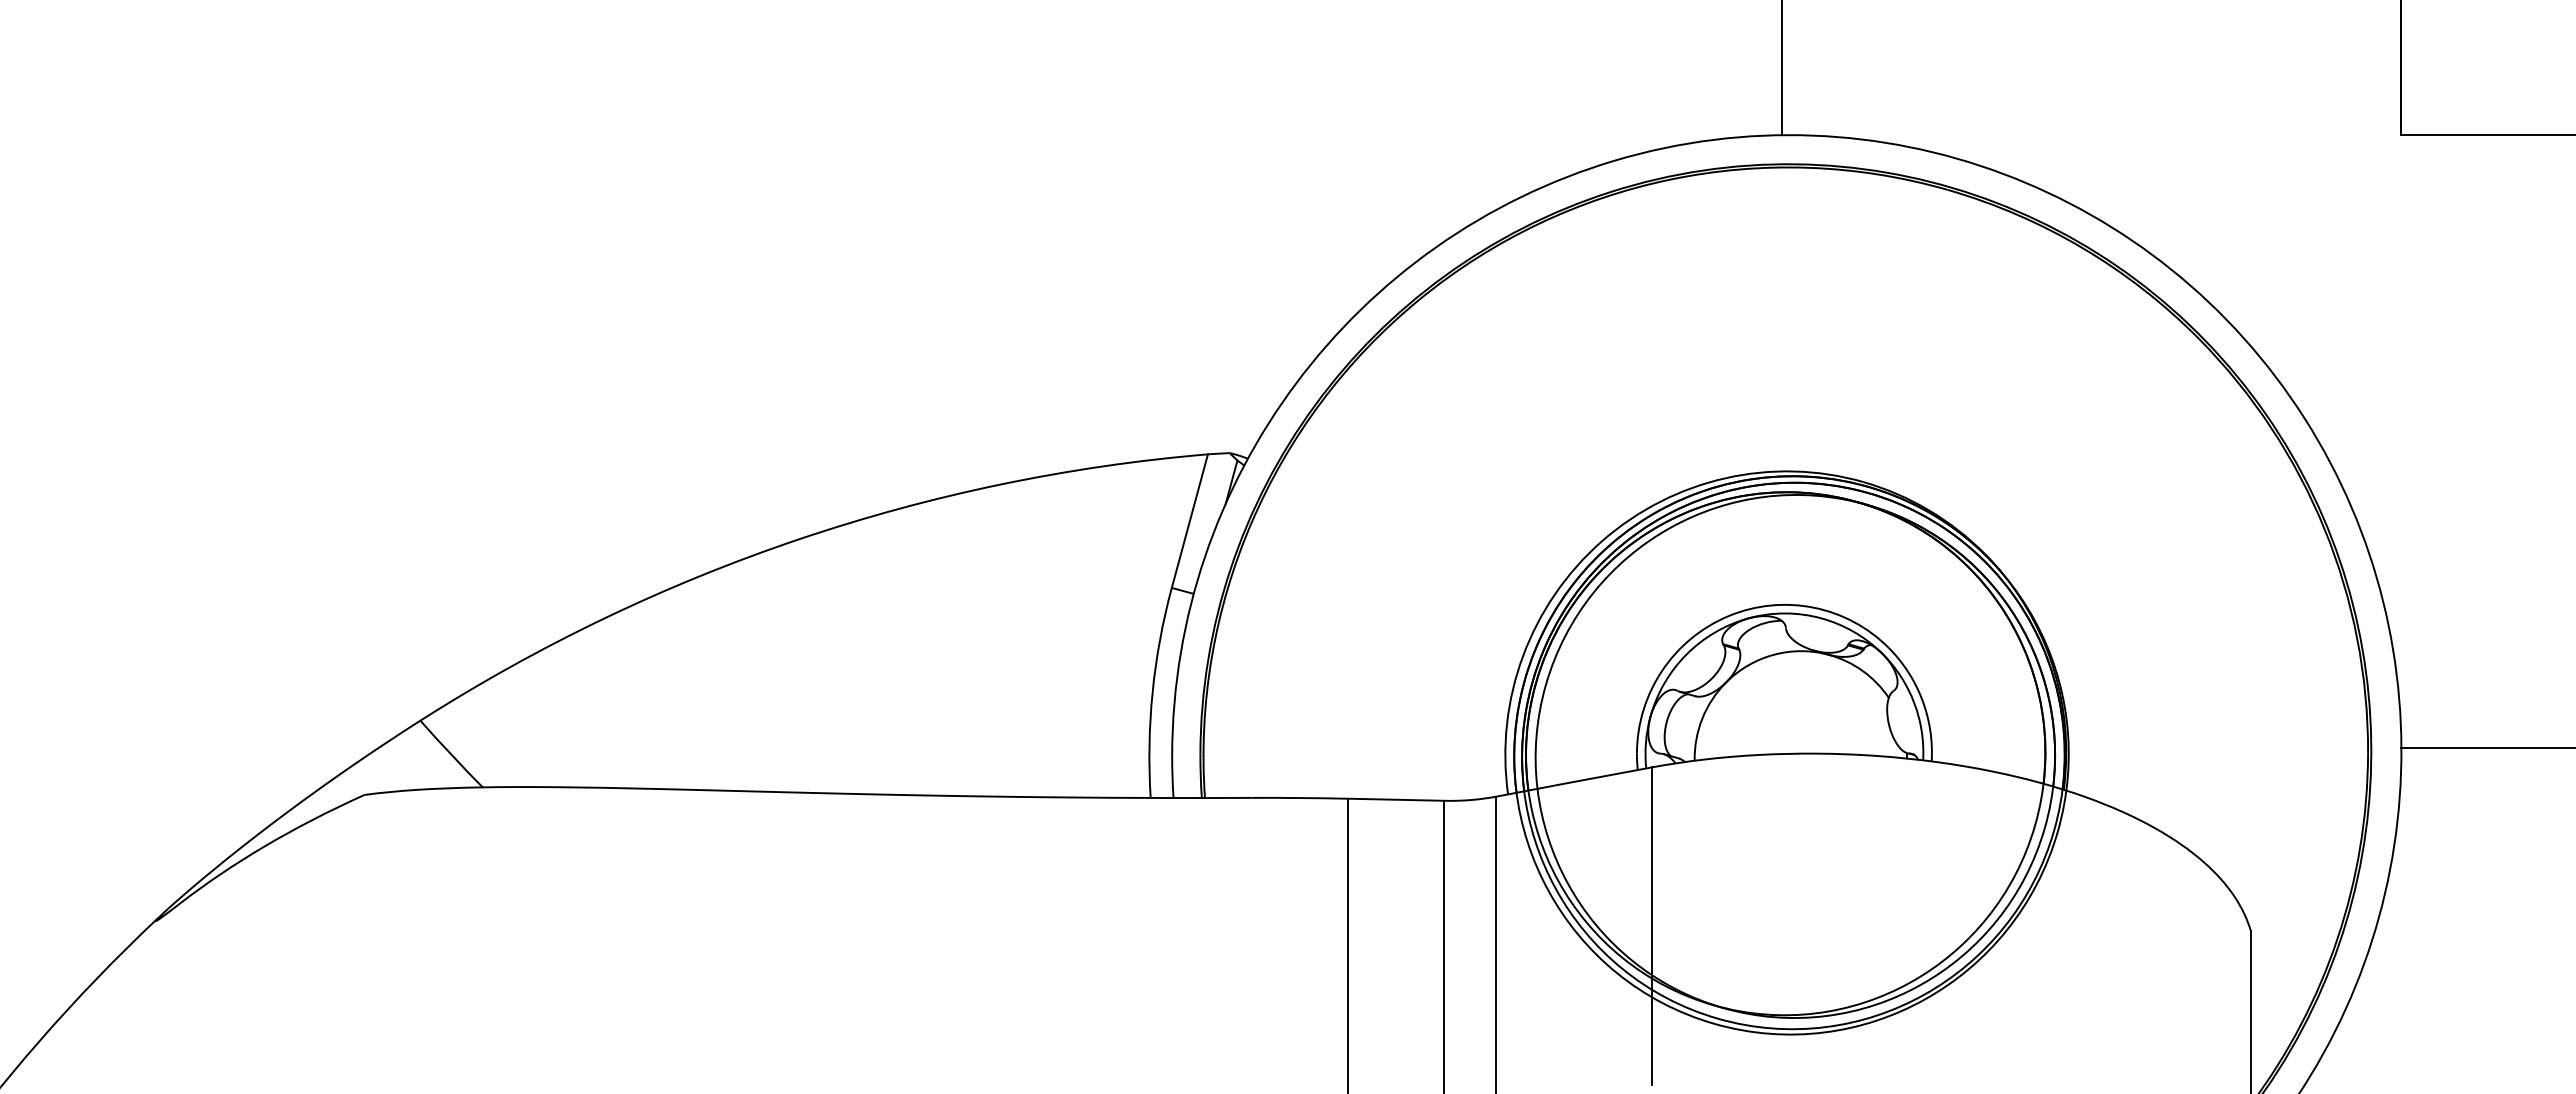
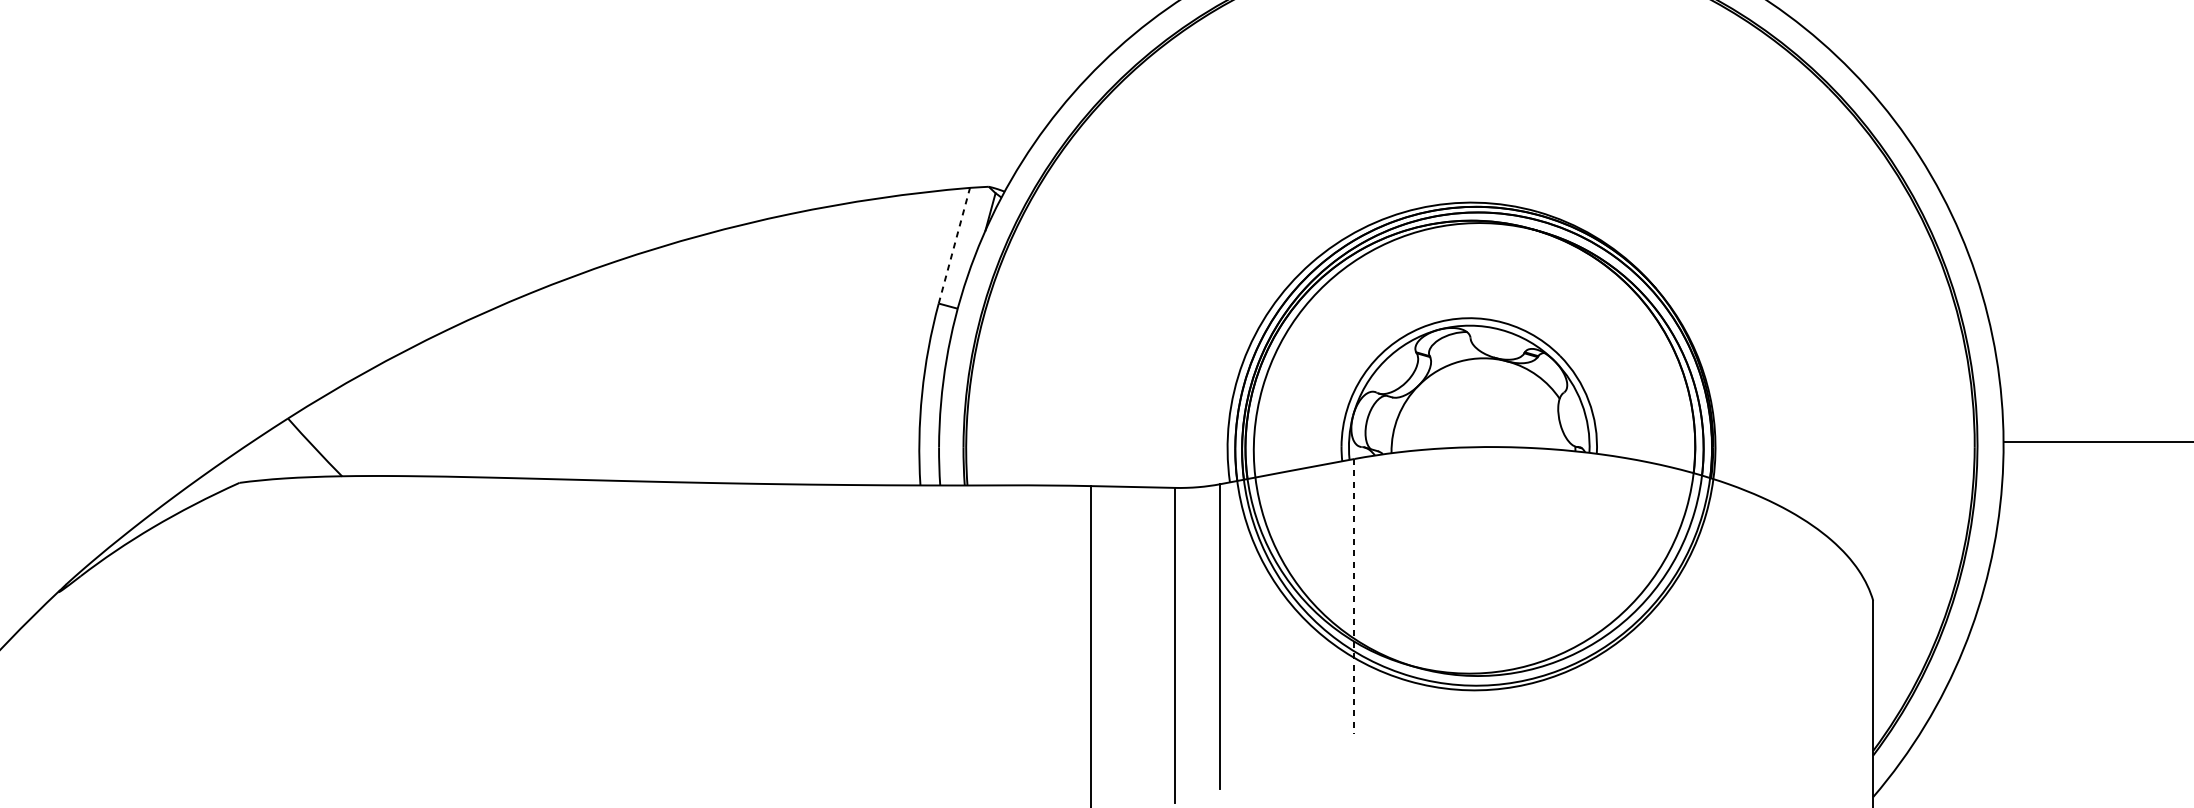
line: (1190, 520) -> (954, 245), solid -> dashed
line: (1651, 926) -> (1354, 596), solid -> dashed

